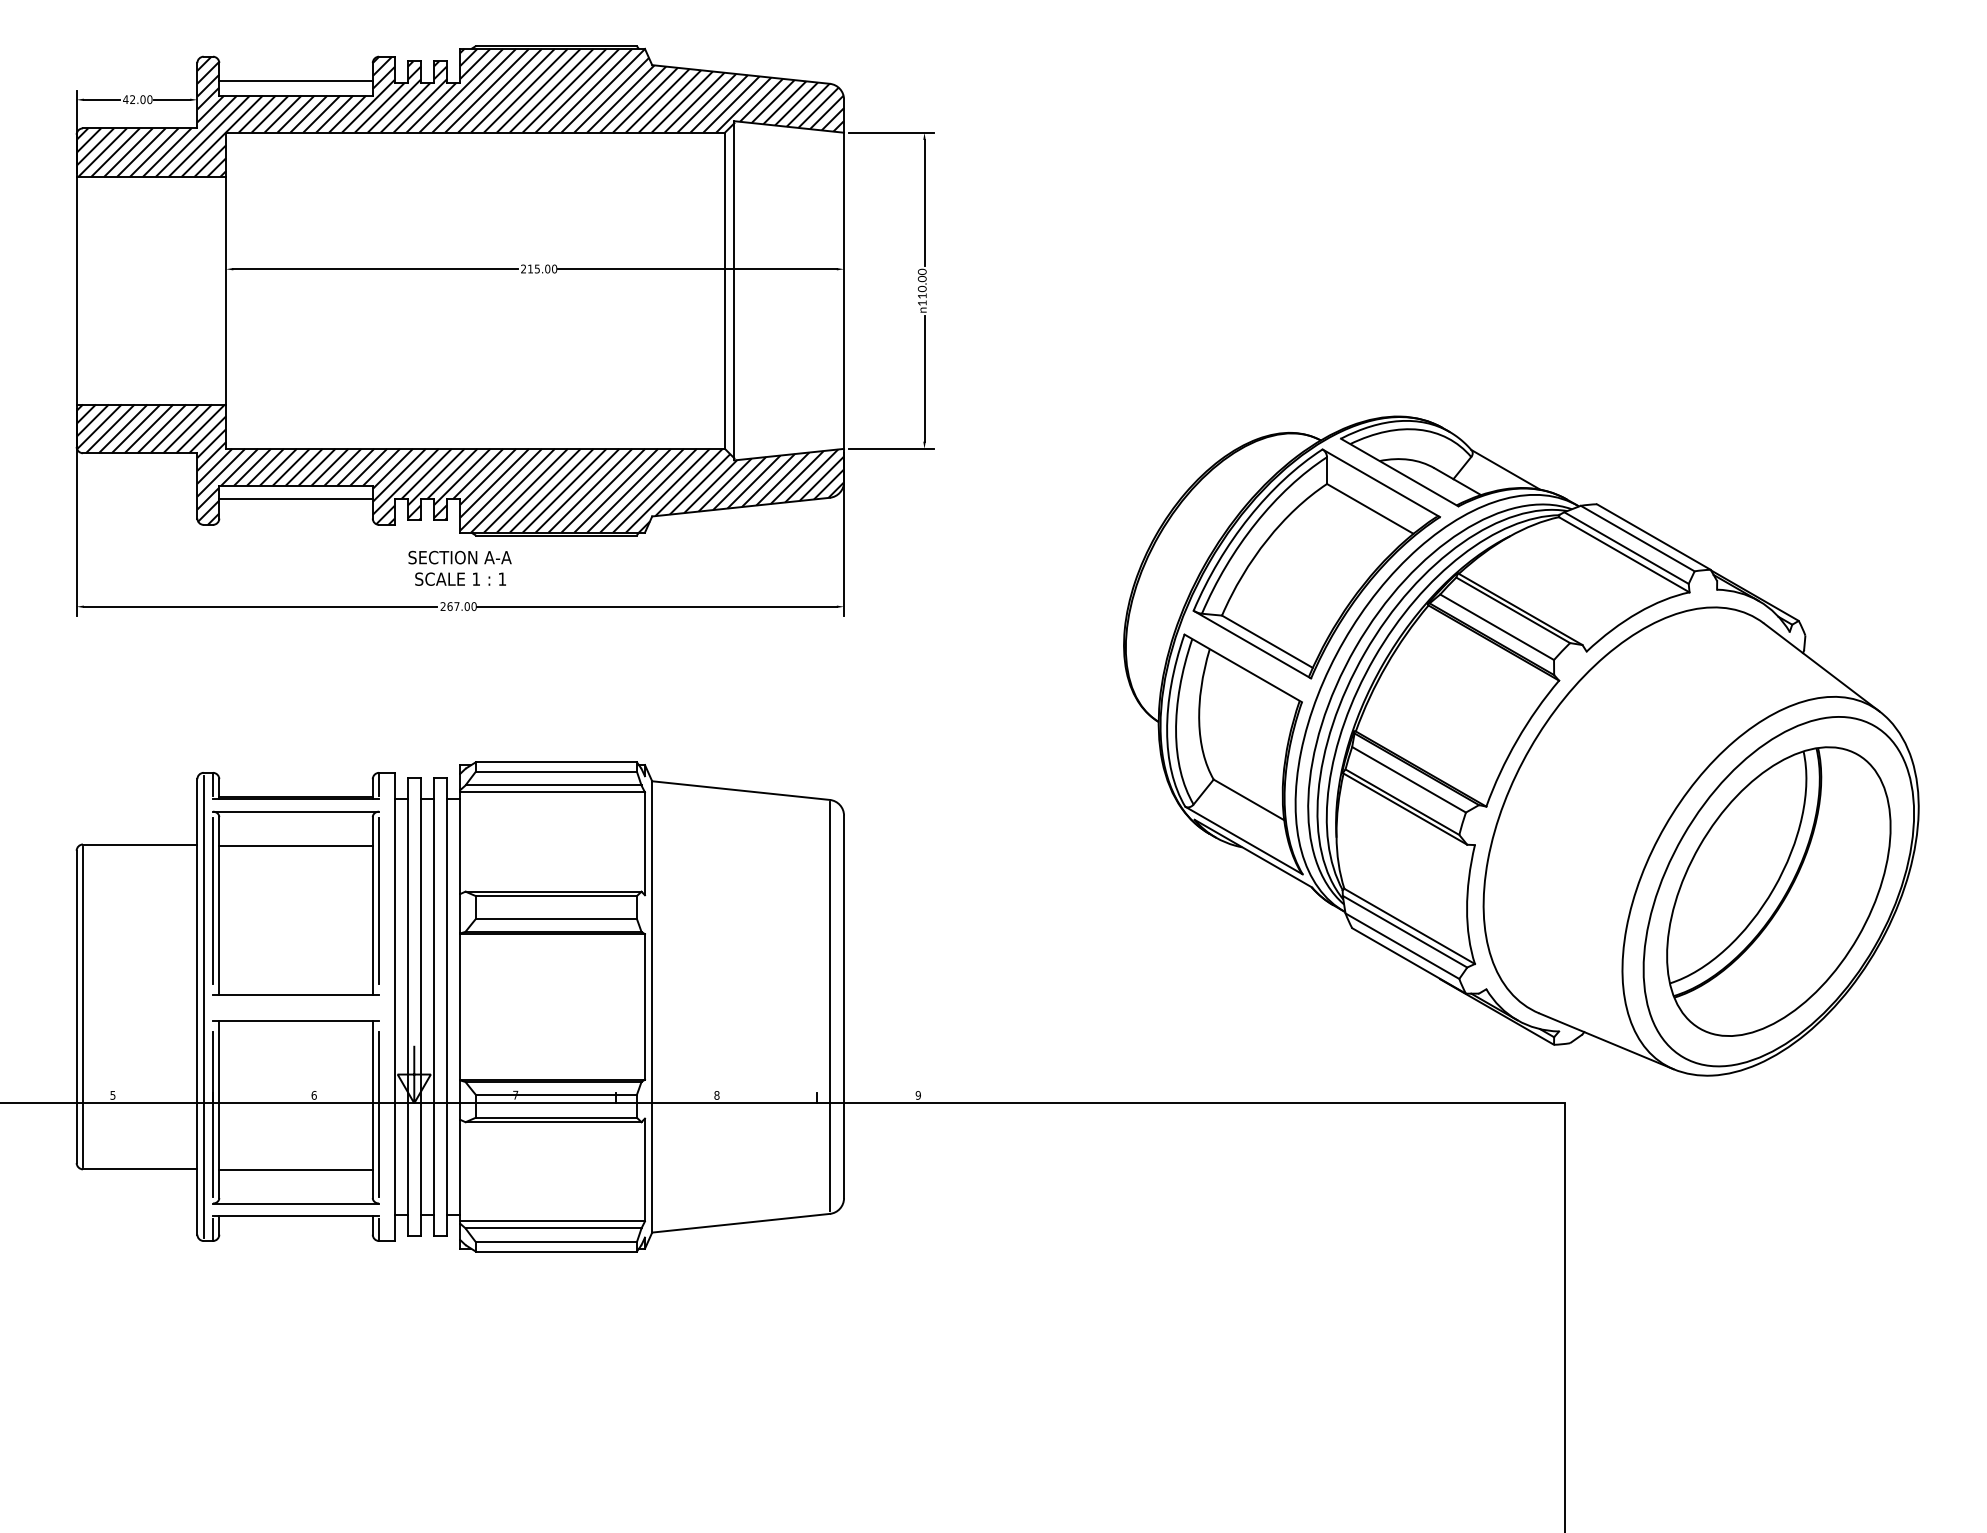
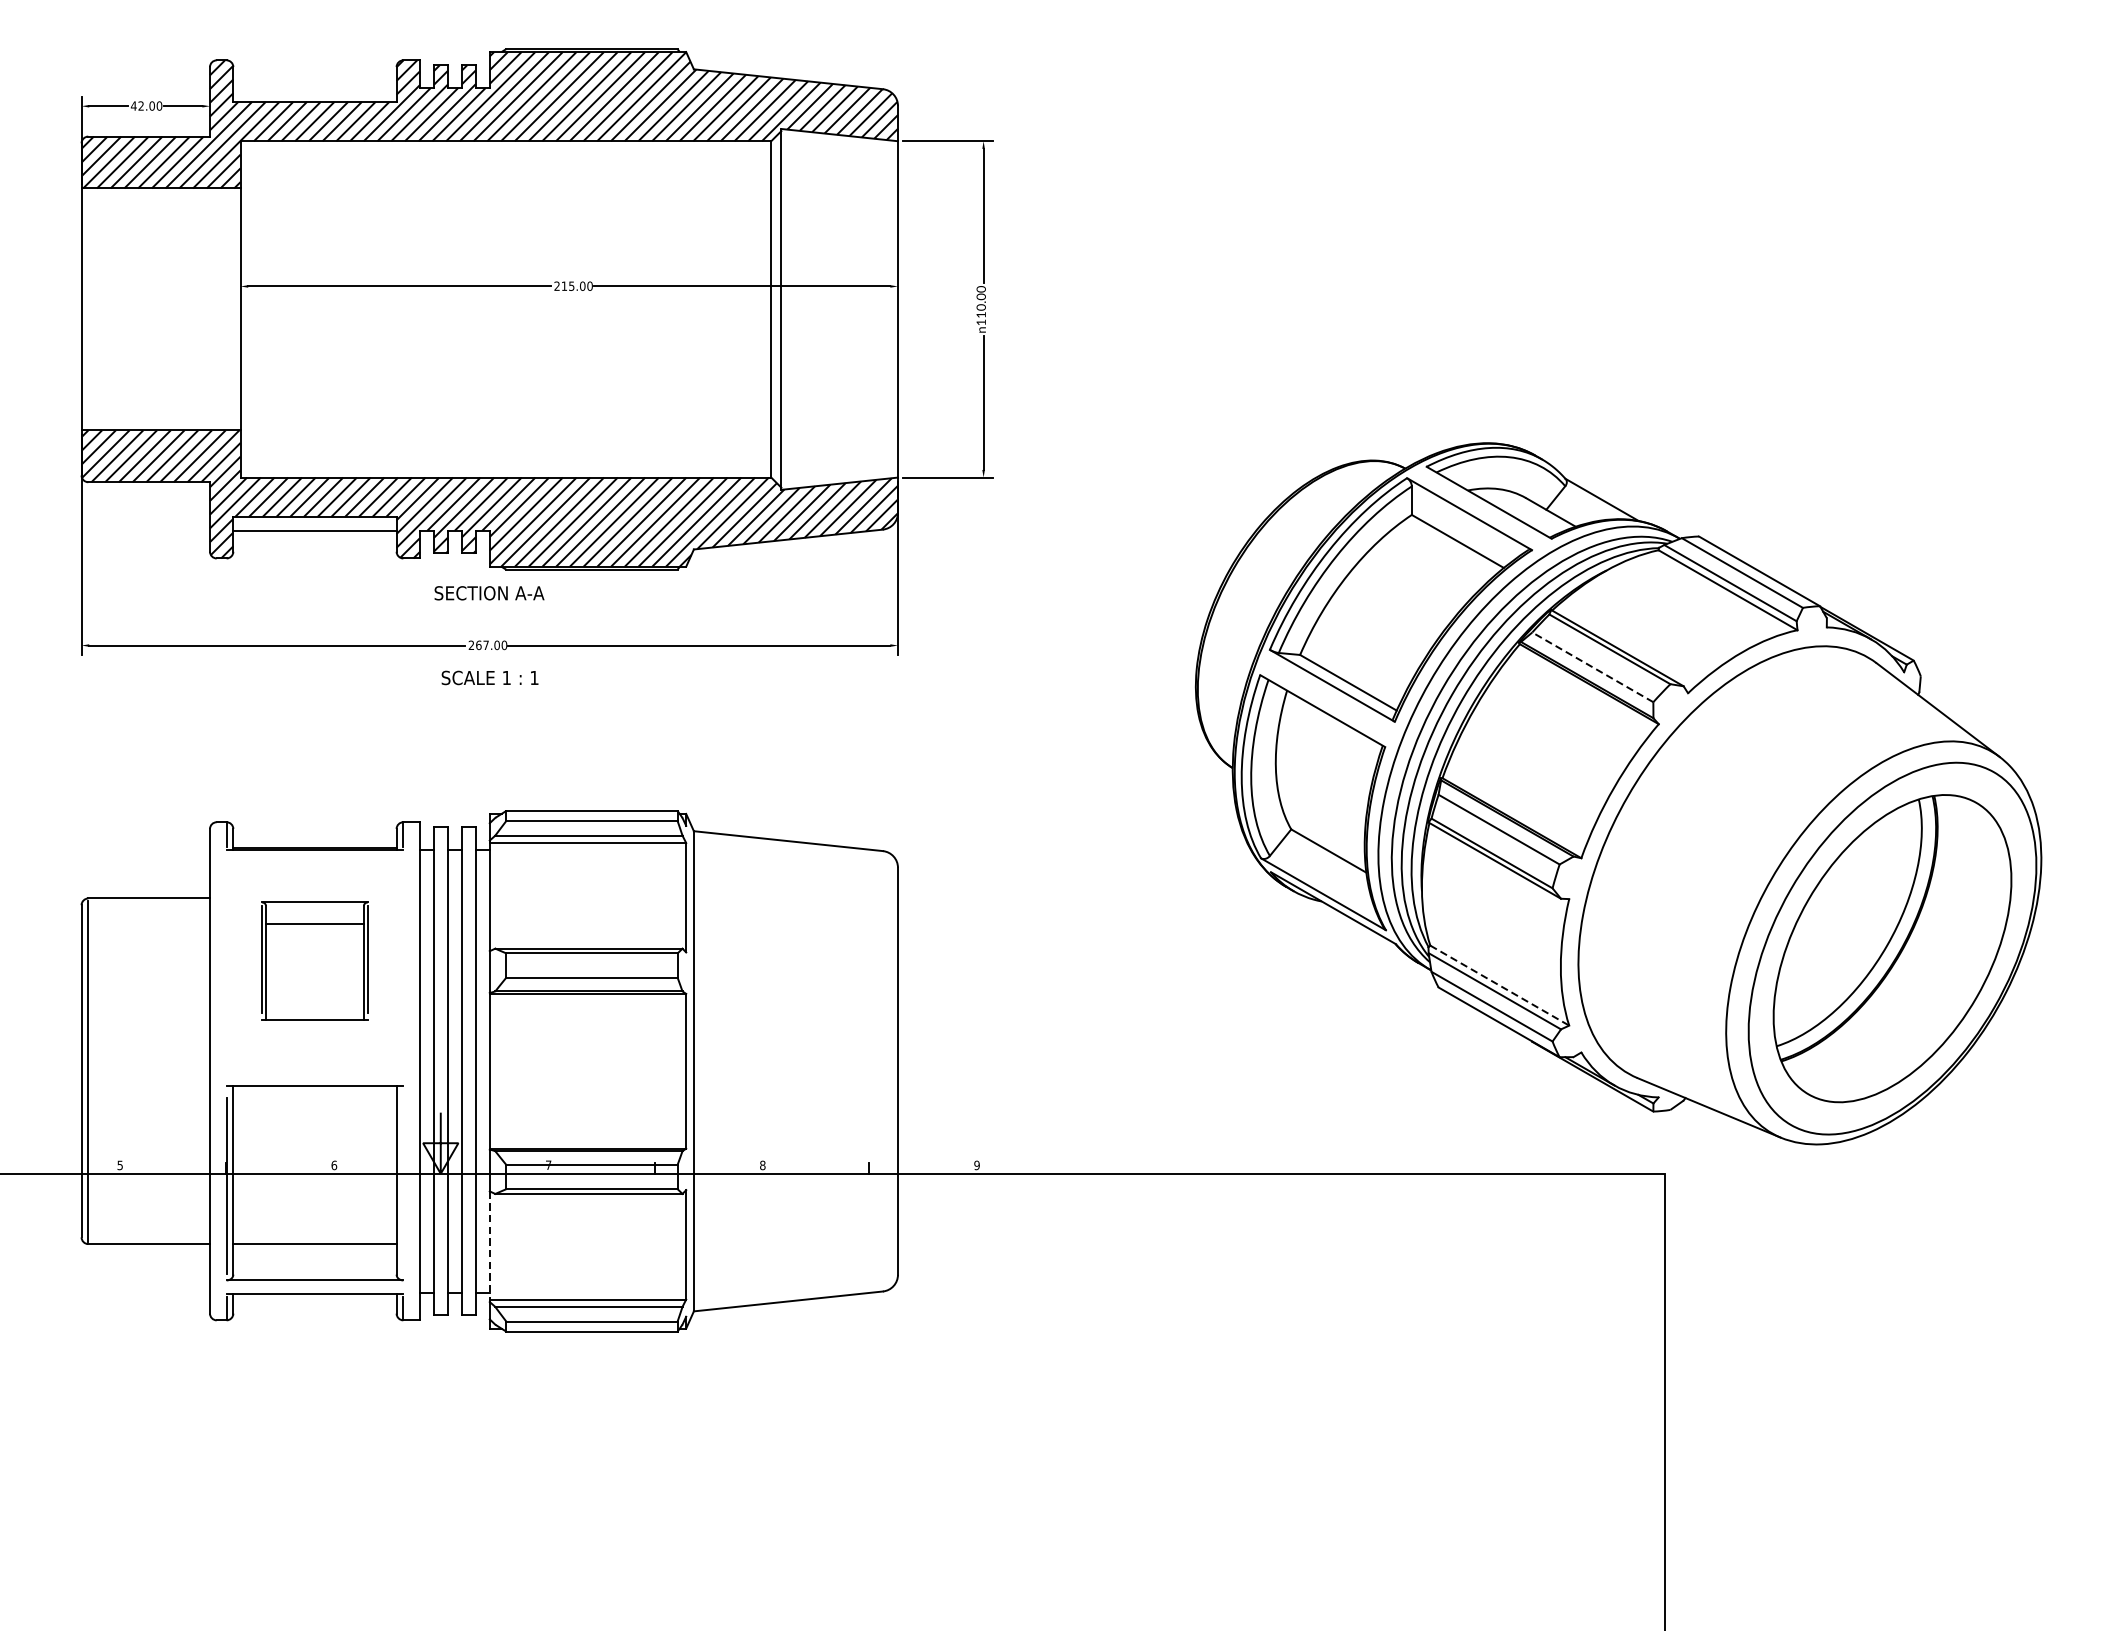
line: (295, 81) -> (314, 86), removed
text: (460, 578) -> (489, 677), moved
line: (1497, 627) -> (1593, 667), solid -> dashed
part: (295, 902) -> (314, 960), size x0.6
line: (1410, 926) -> (1500, 985), solid -> dashed
line: (203, 1006) -> (216, 1070), removed
line: (829, 1006) -> (882, 1070), removed
line: (379, 1114) -> (403, 1185), removed
line: (460, 1170) -> (489, 1245), solid -> dashed

